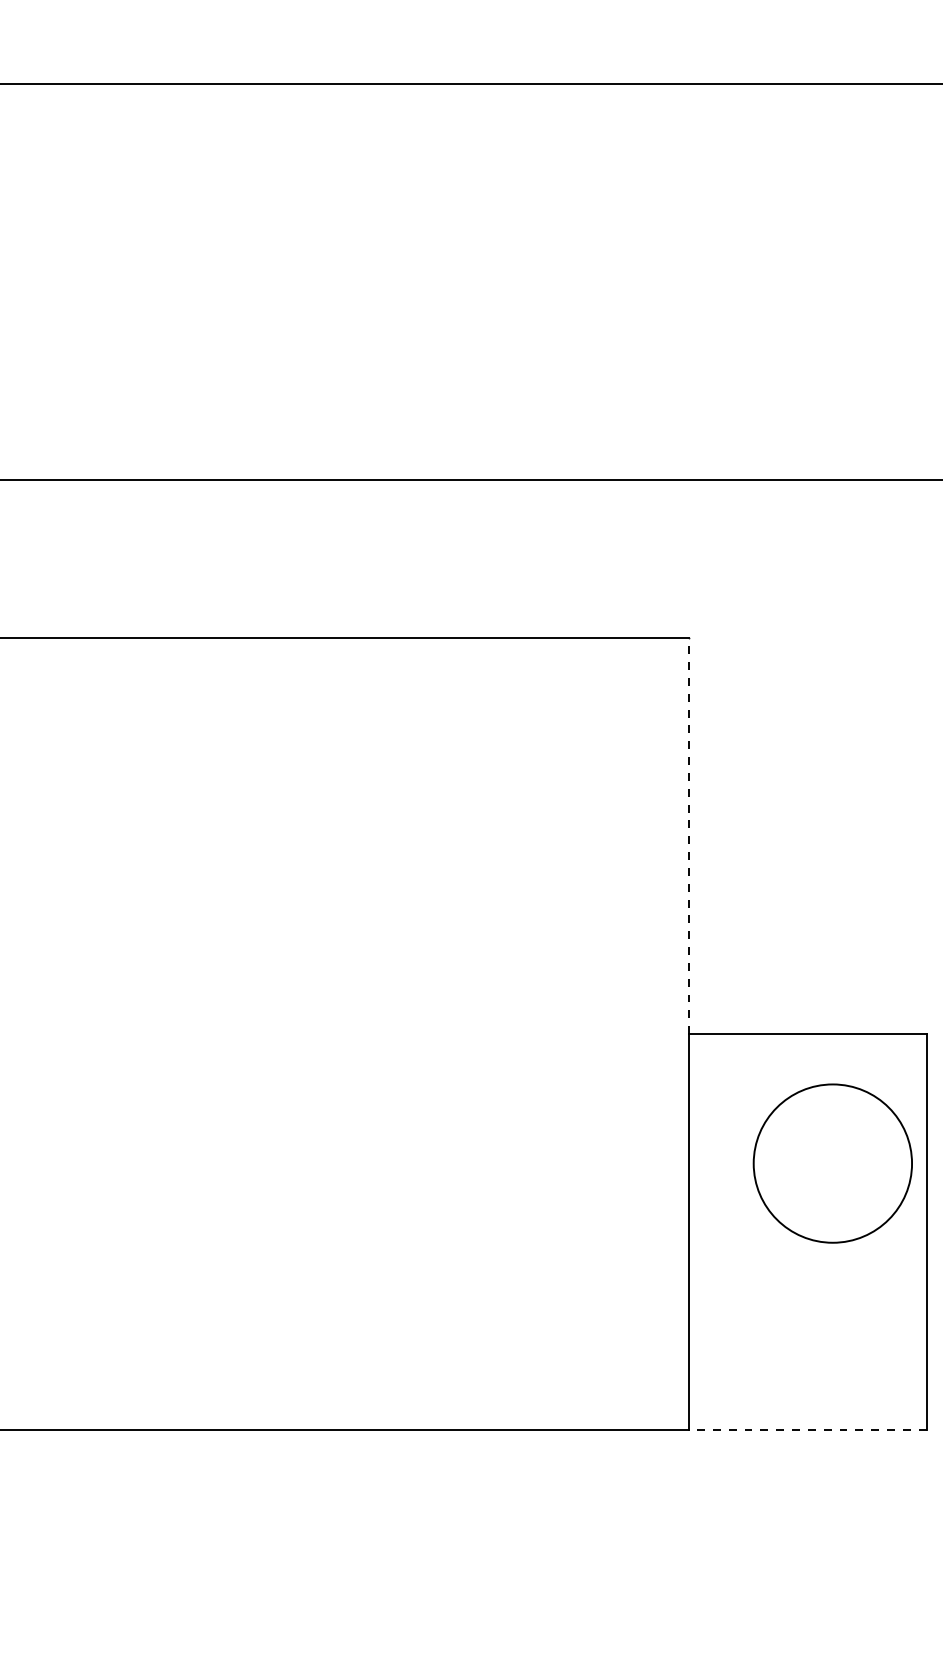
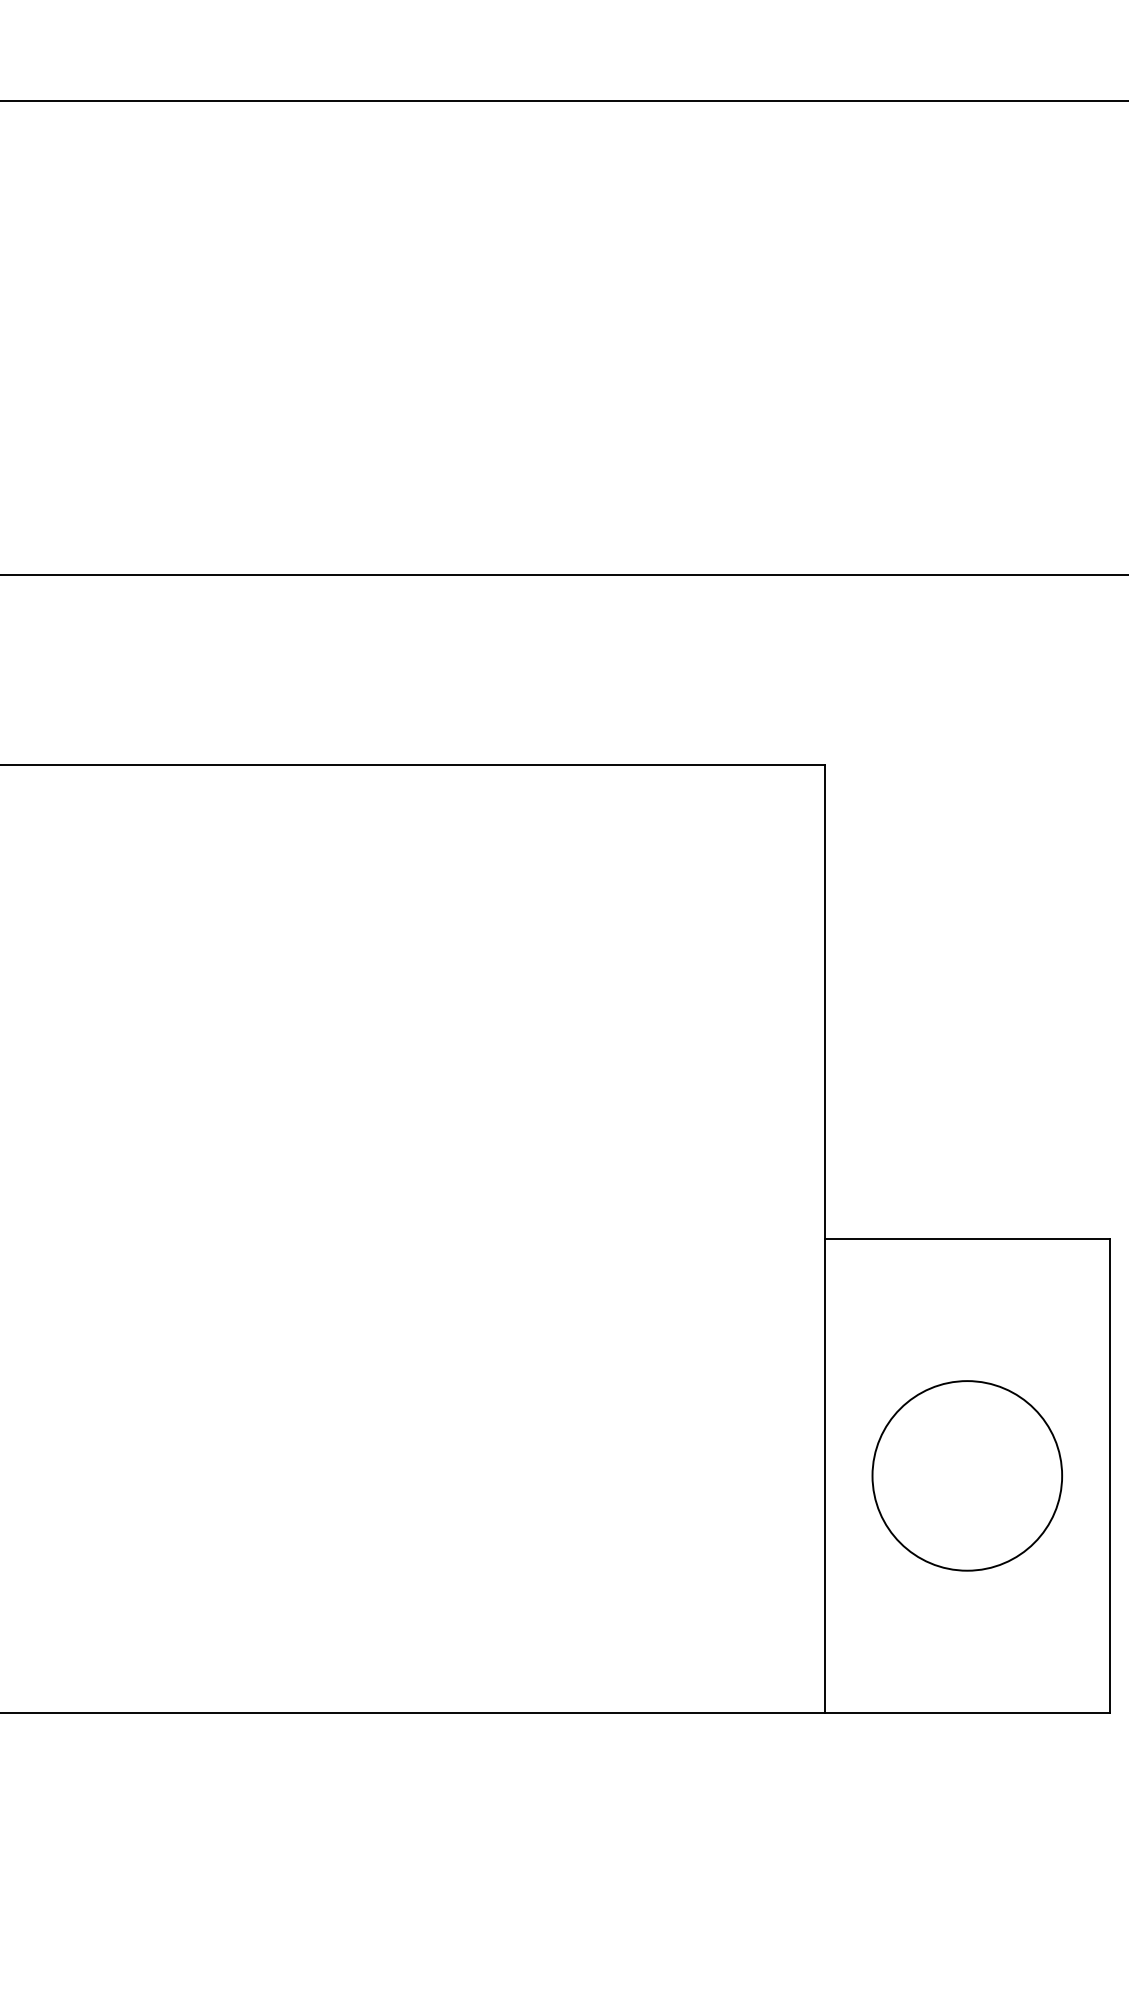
line: (689, 835) -> (825, 1001), dashed -> solid
circle: (832, 1163) -> (966, 1475), moved
line: (807, 1429) -> (966, 1712), dashed -> solid

